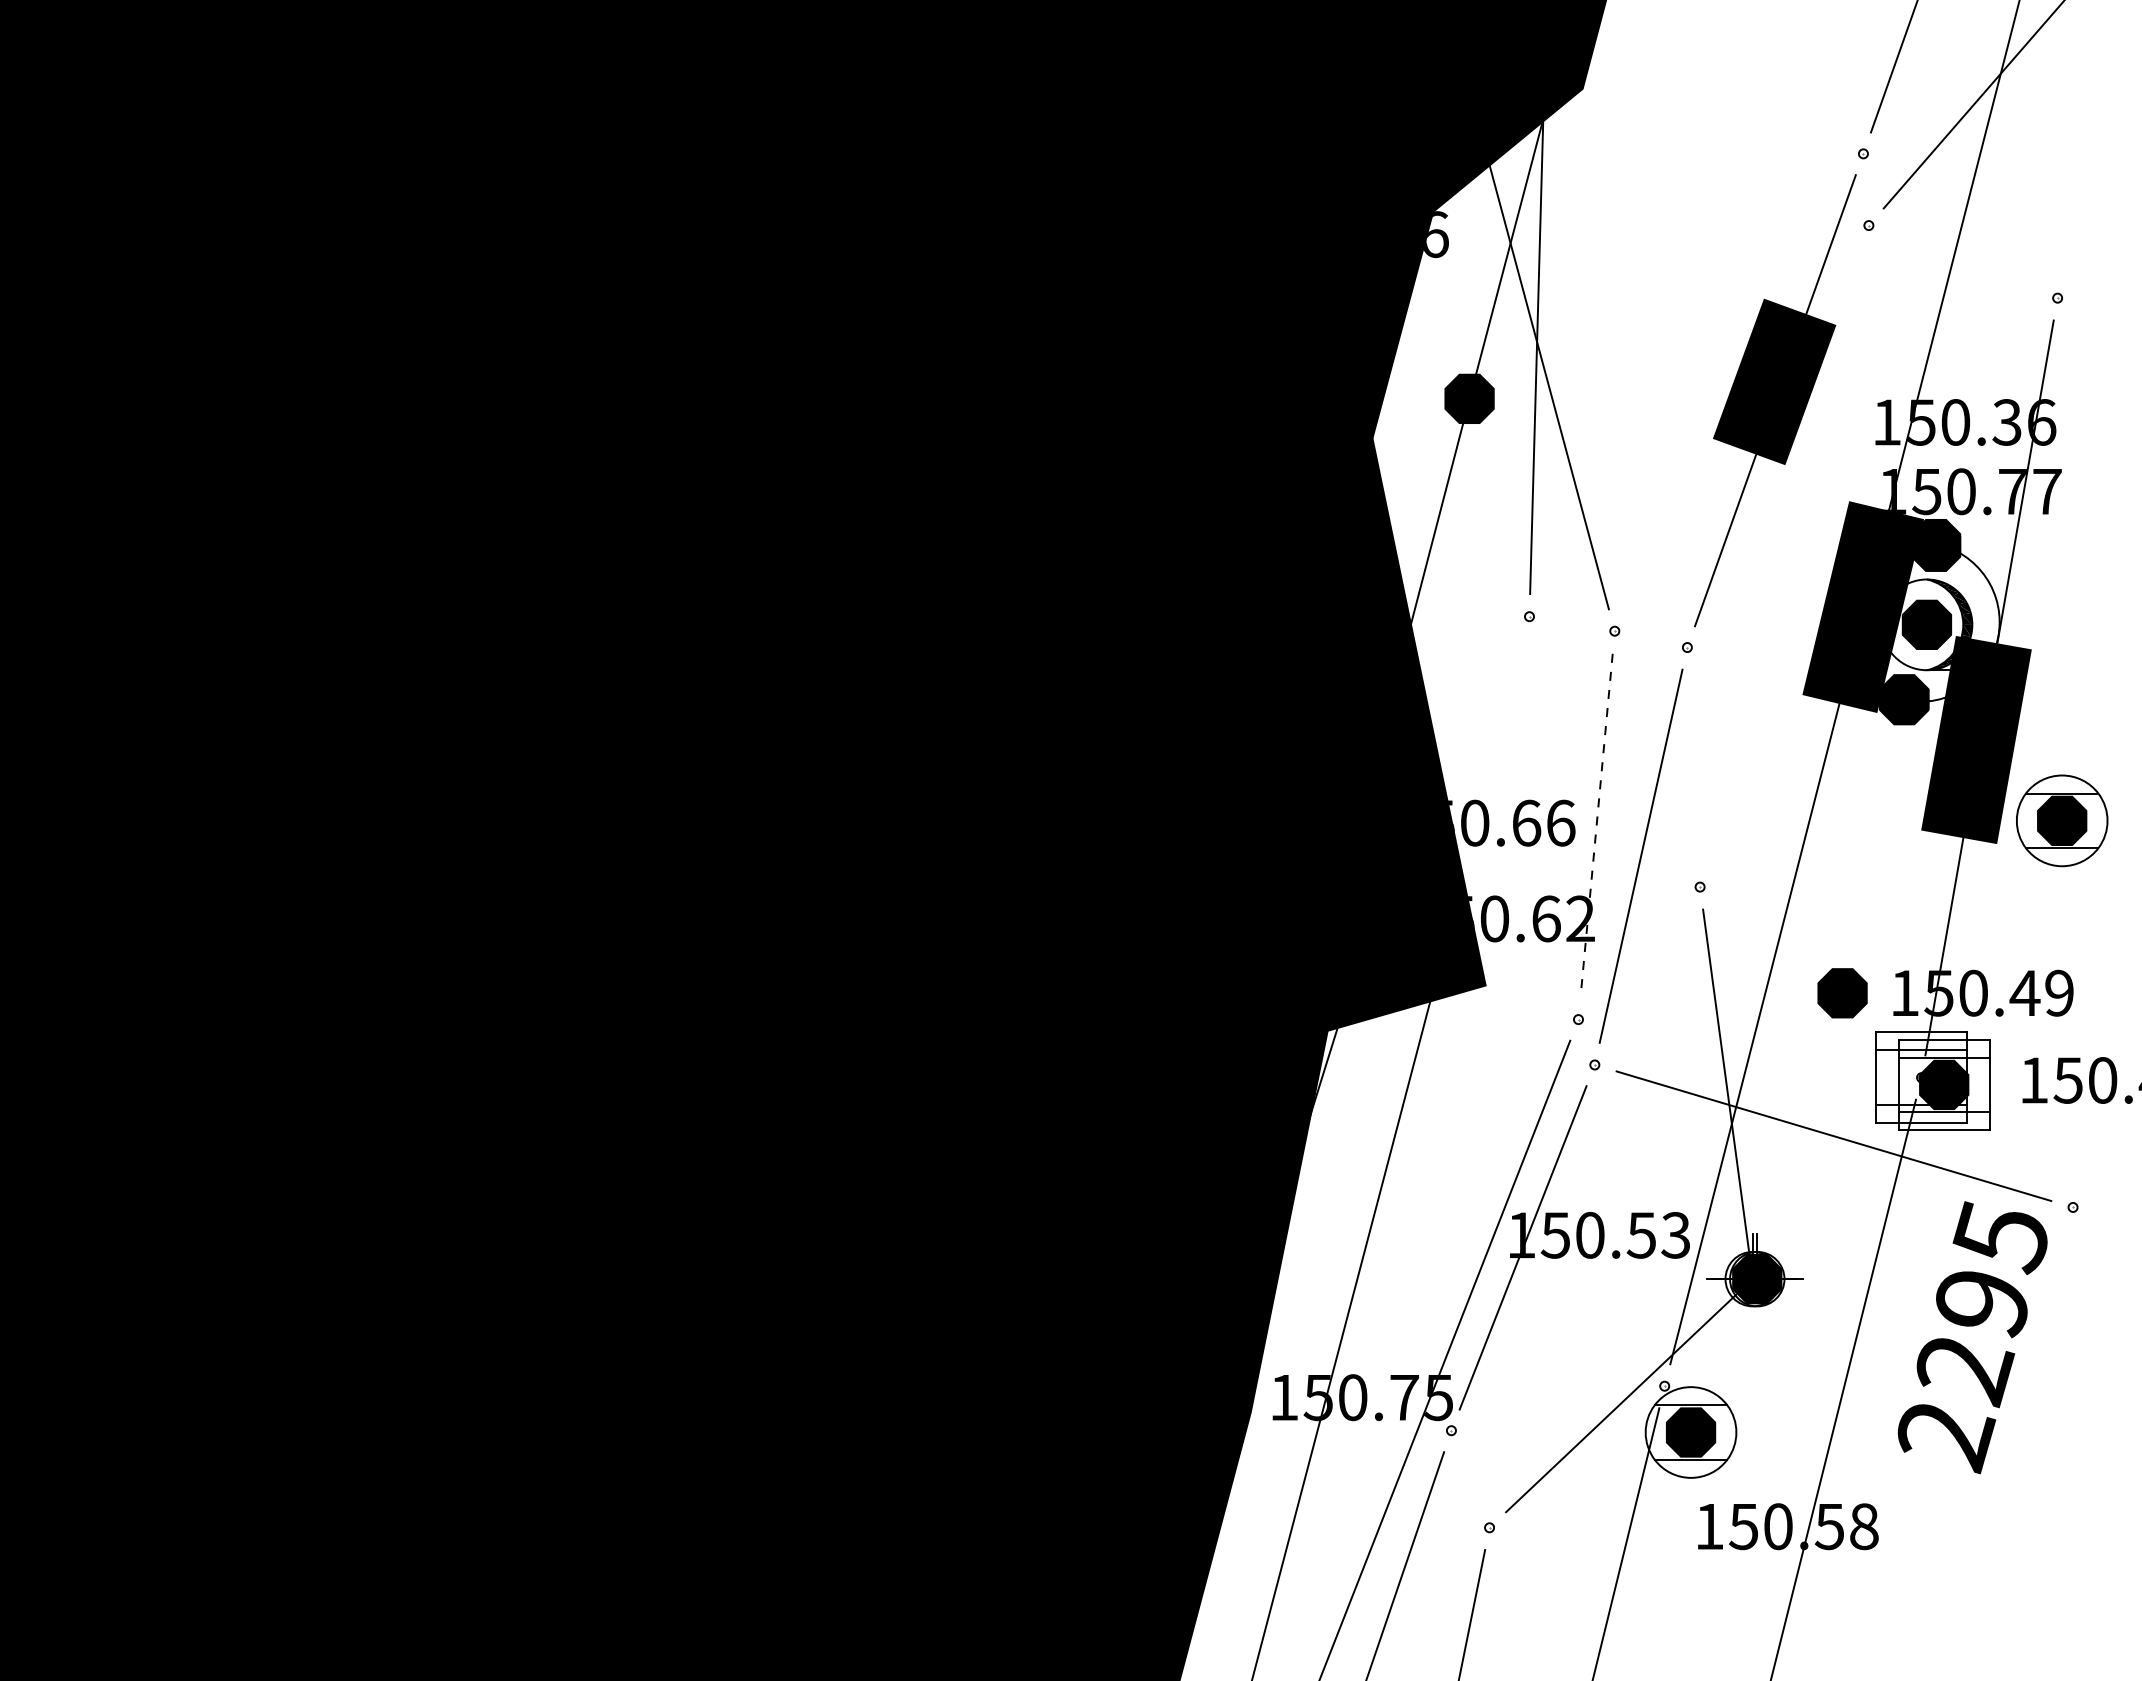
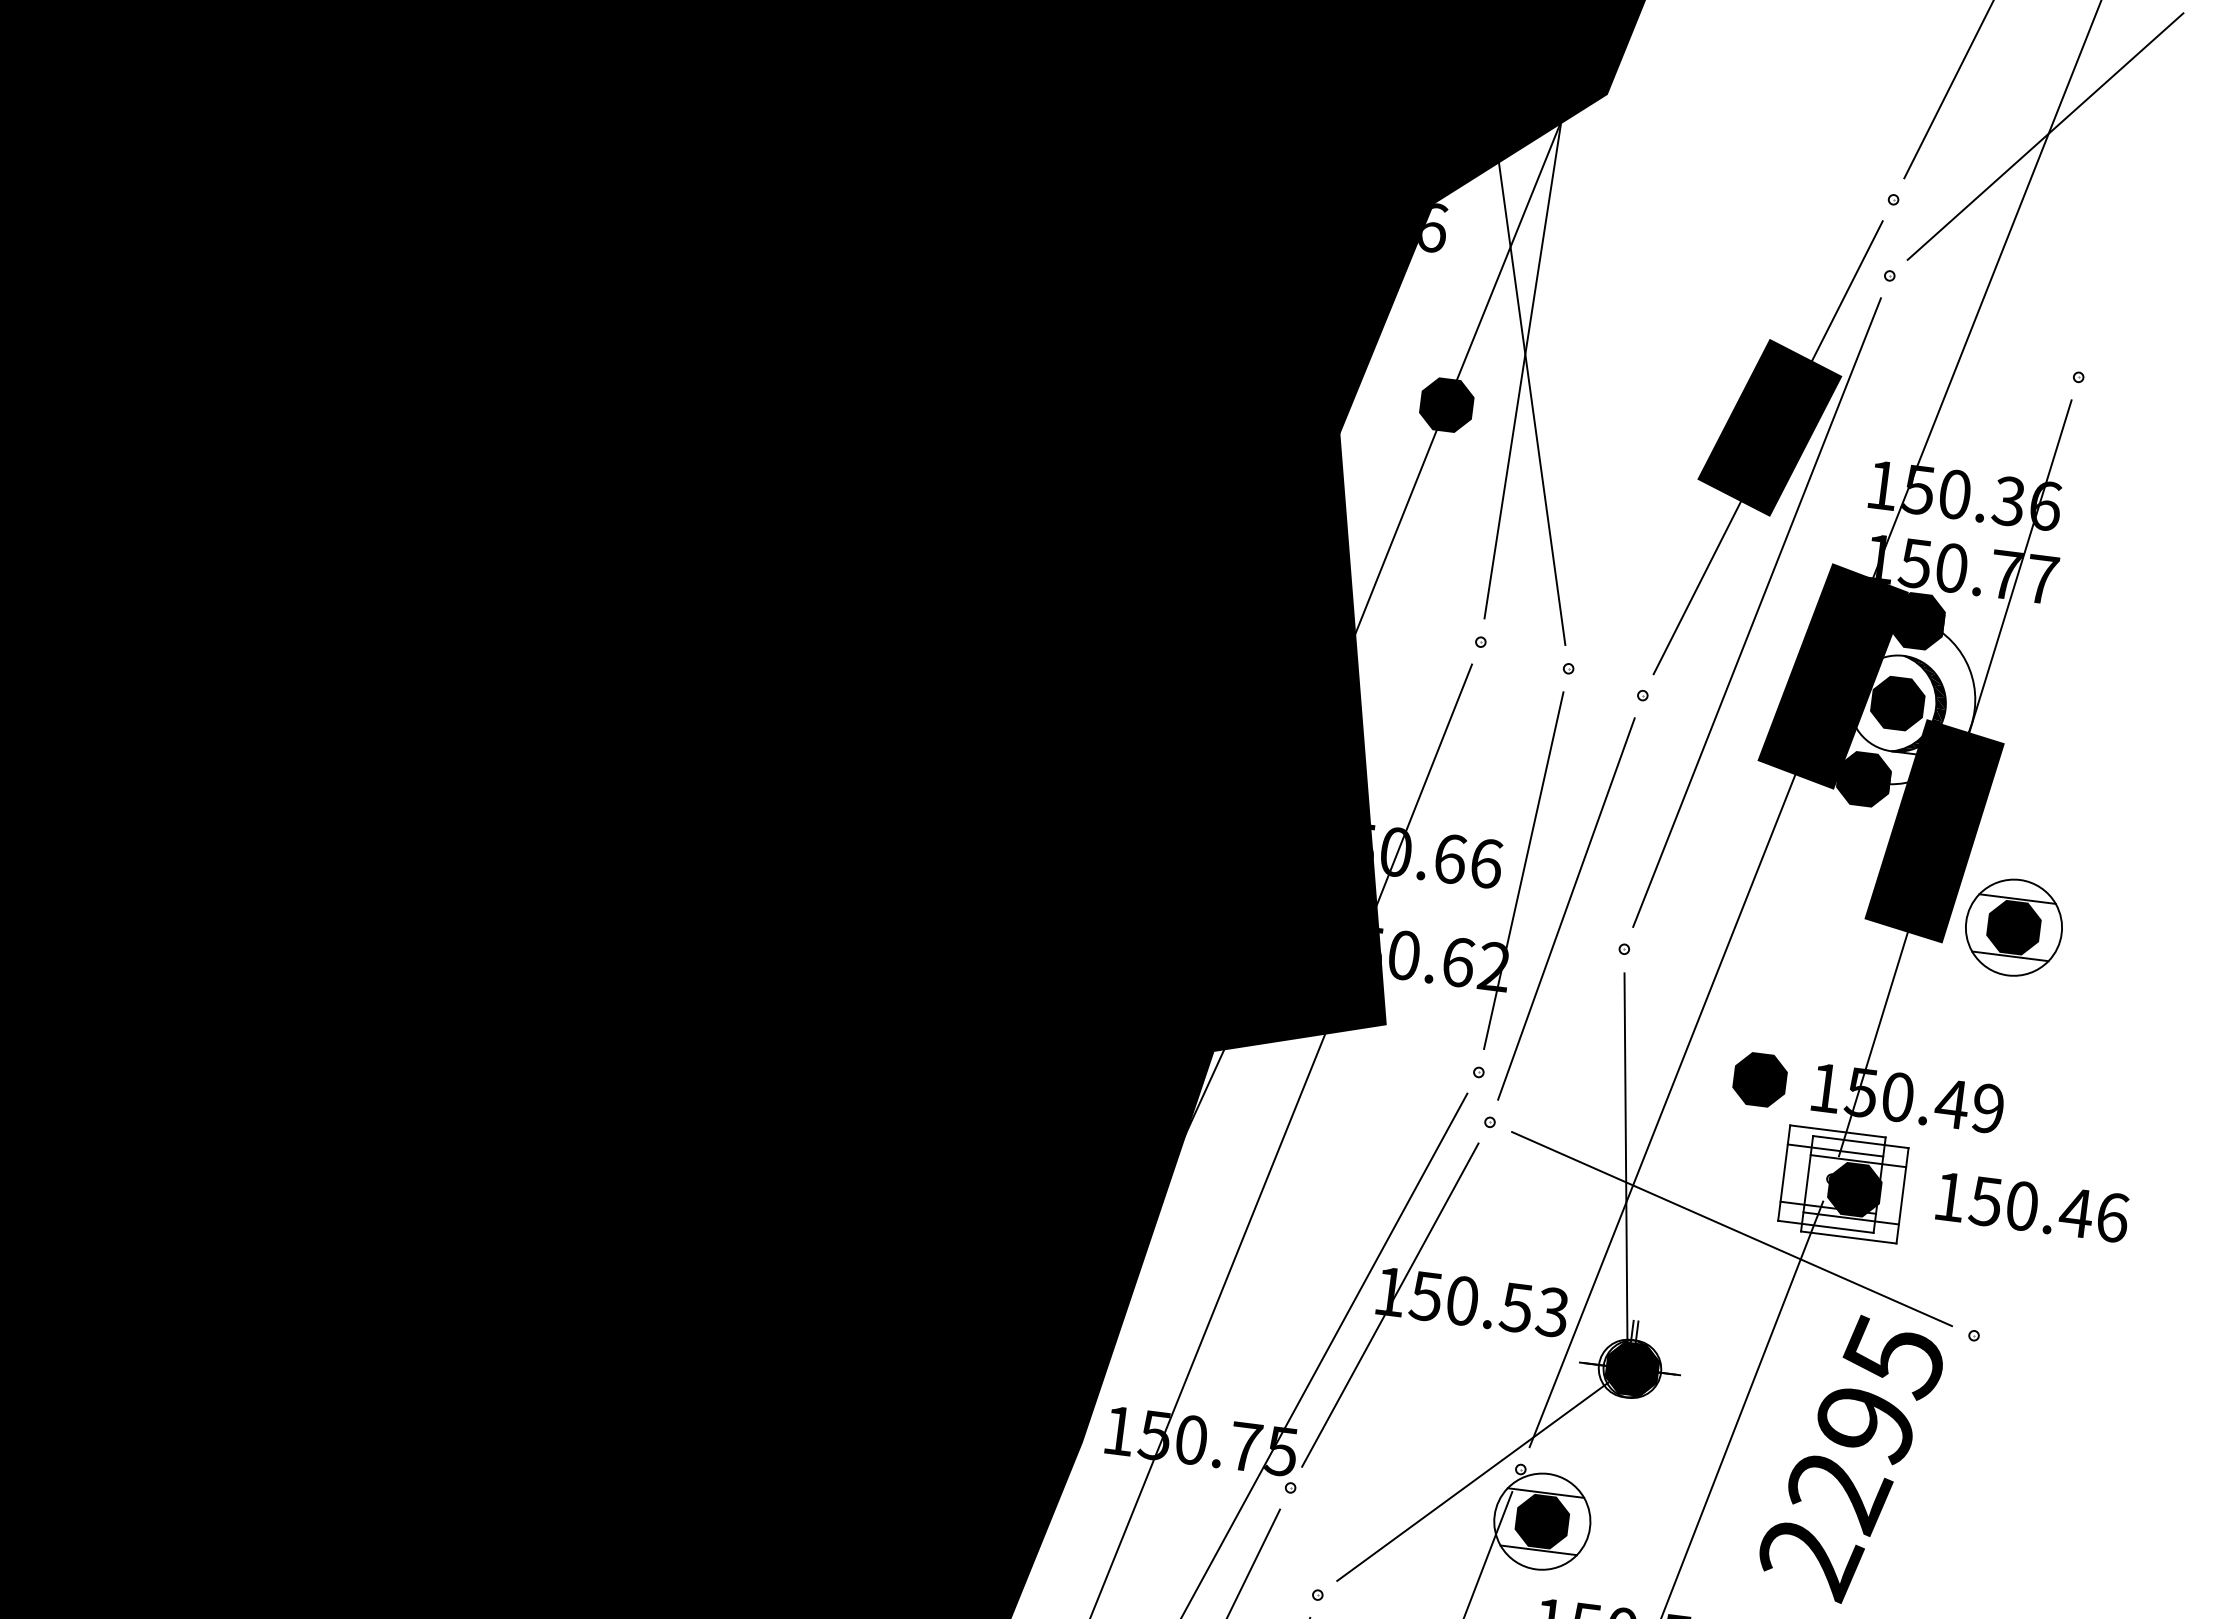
line: (1784, 556) -> (1757, 612), added
line: (1492, 759) -> (1422, 787), added
line: (1596, 825) -> (1523, 870), dashed -> solid

